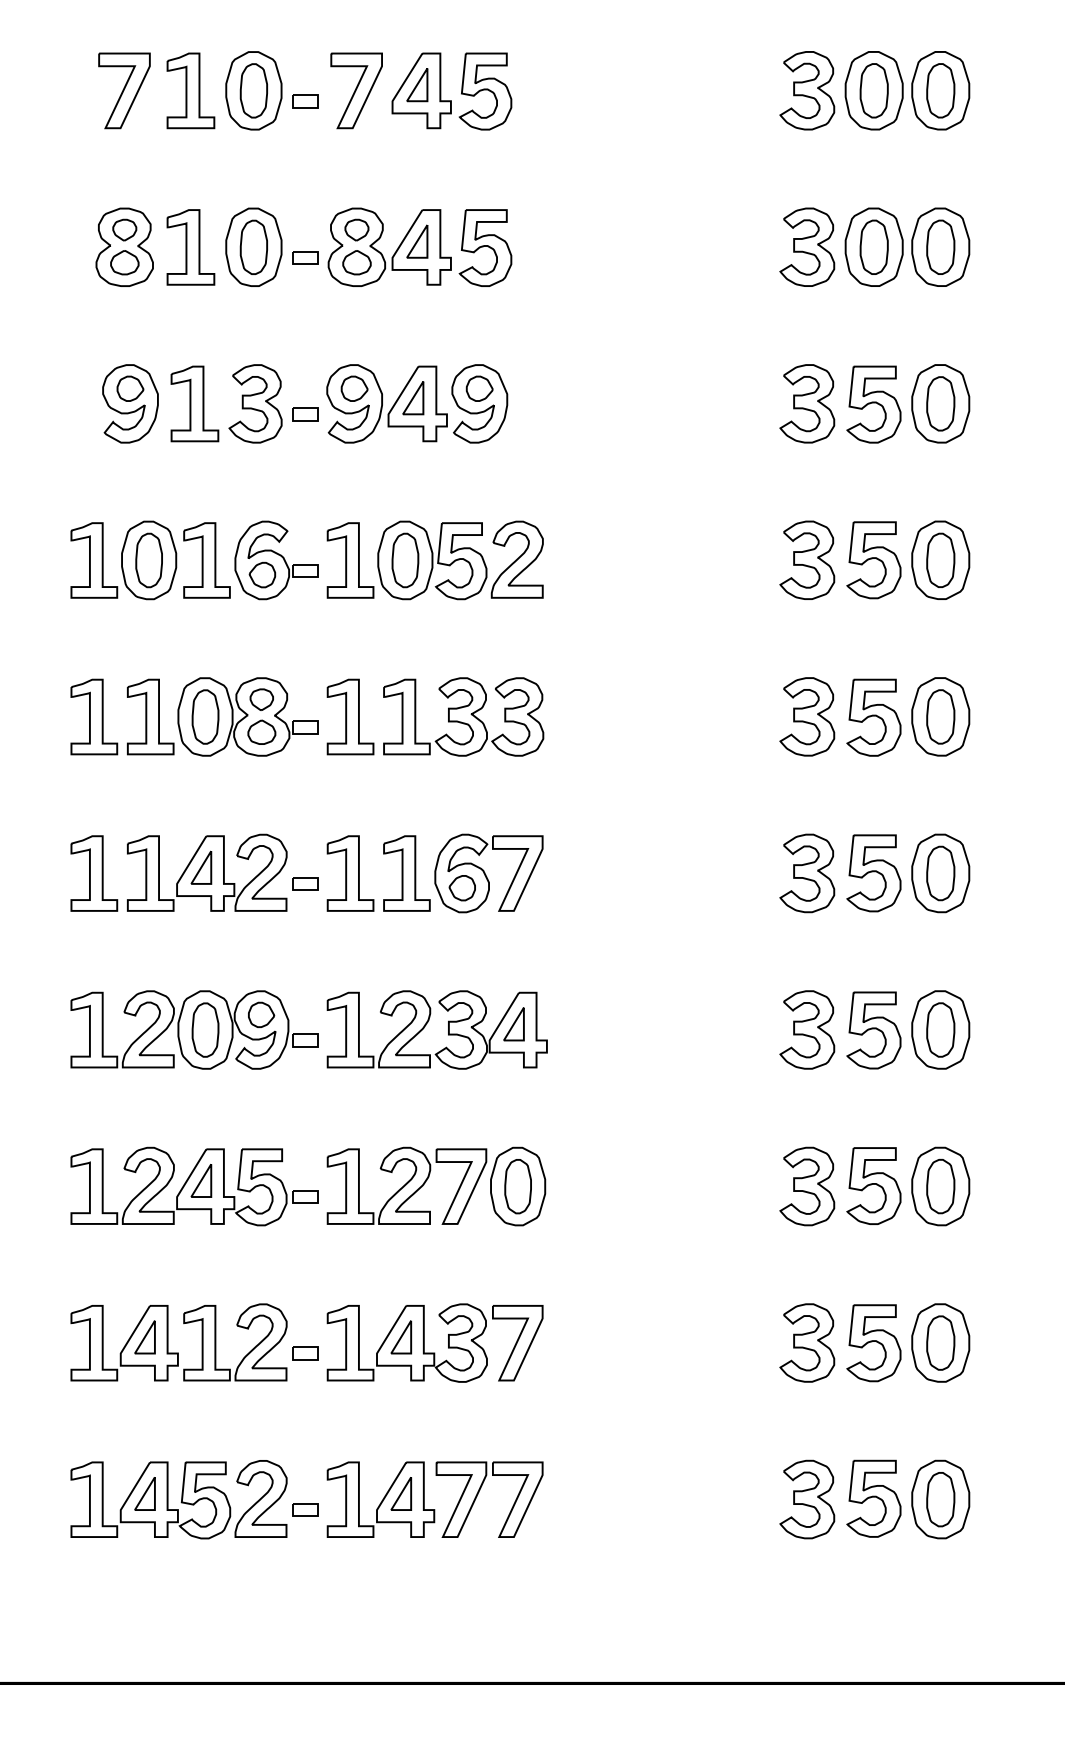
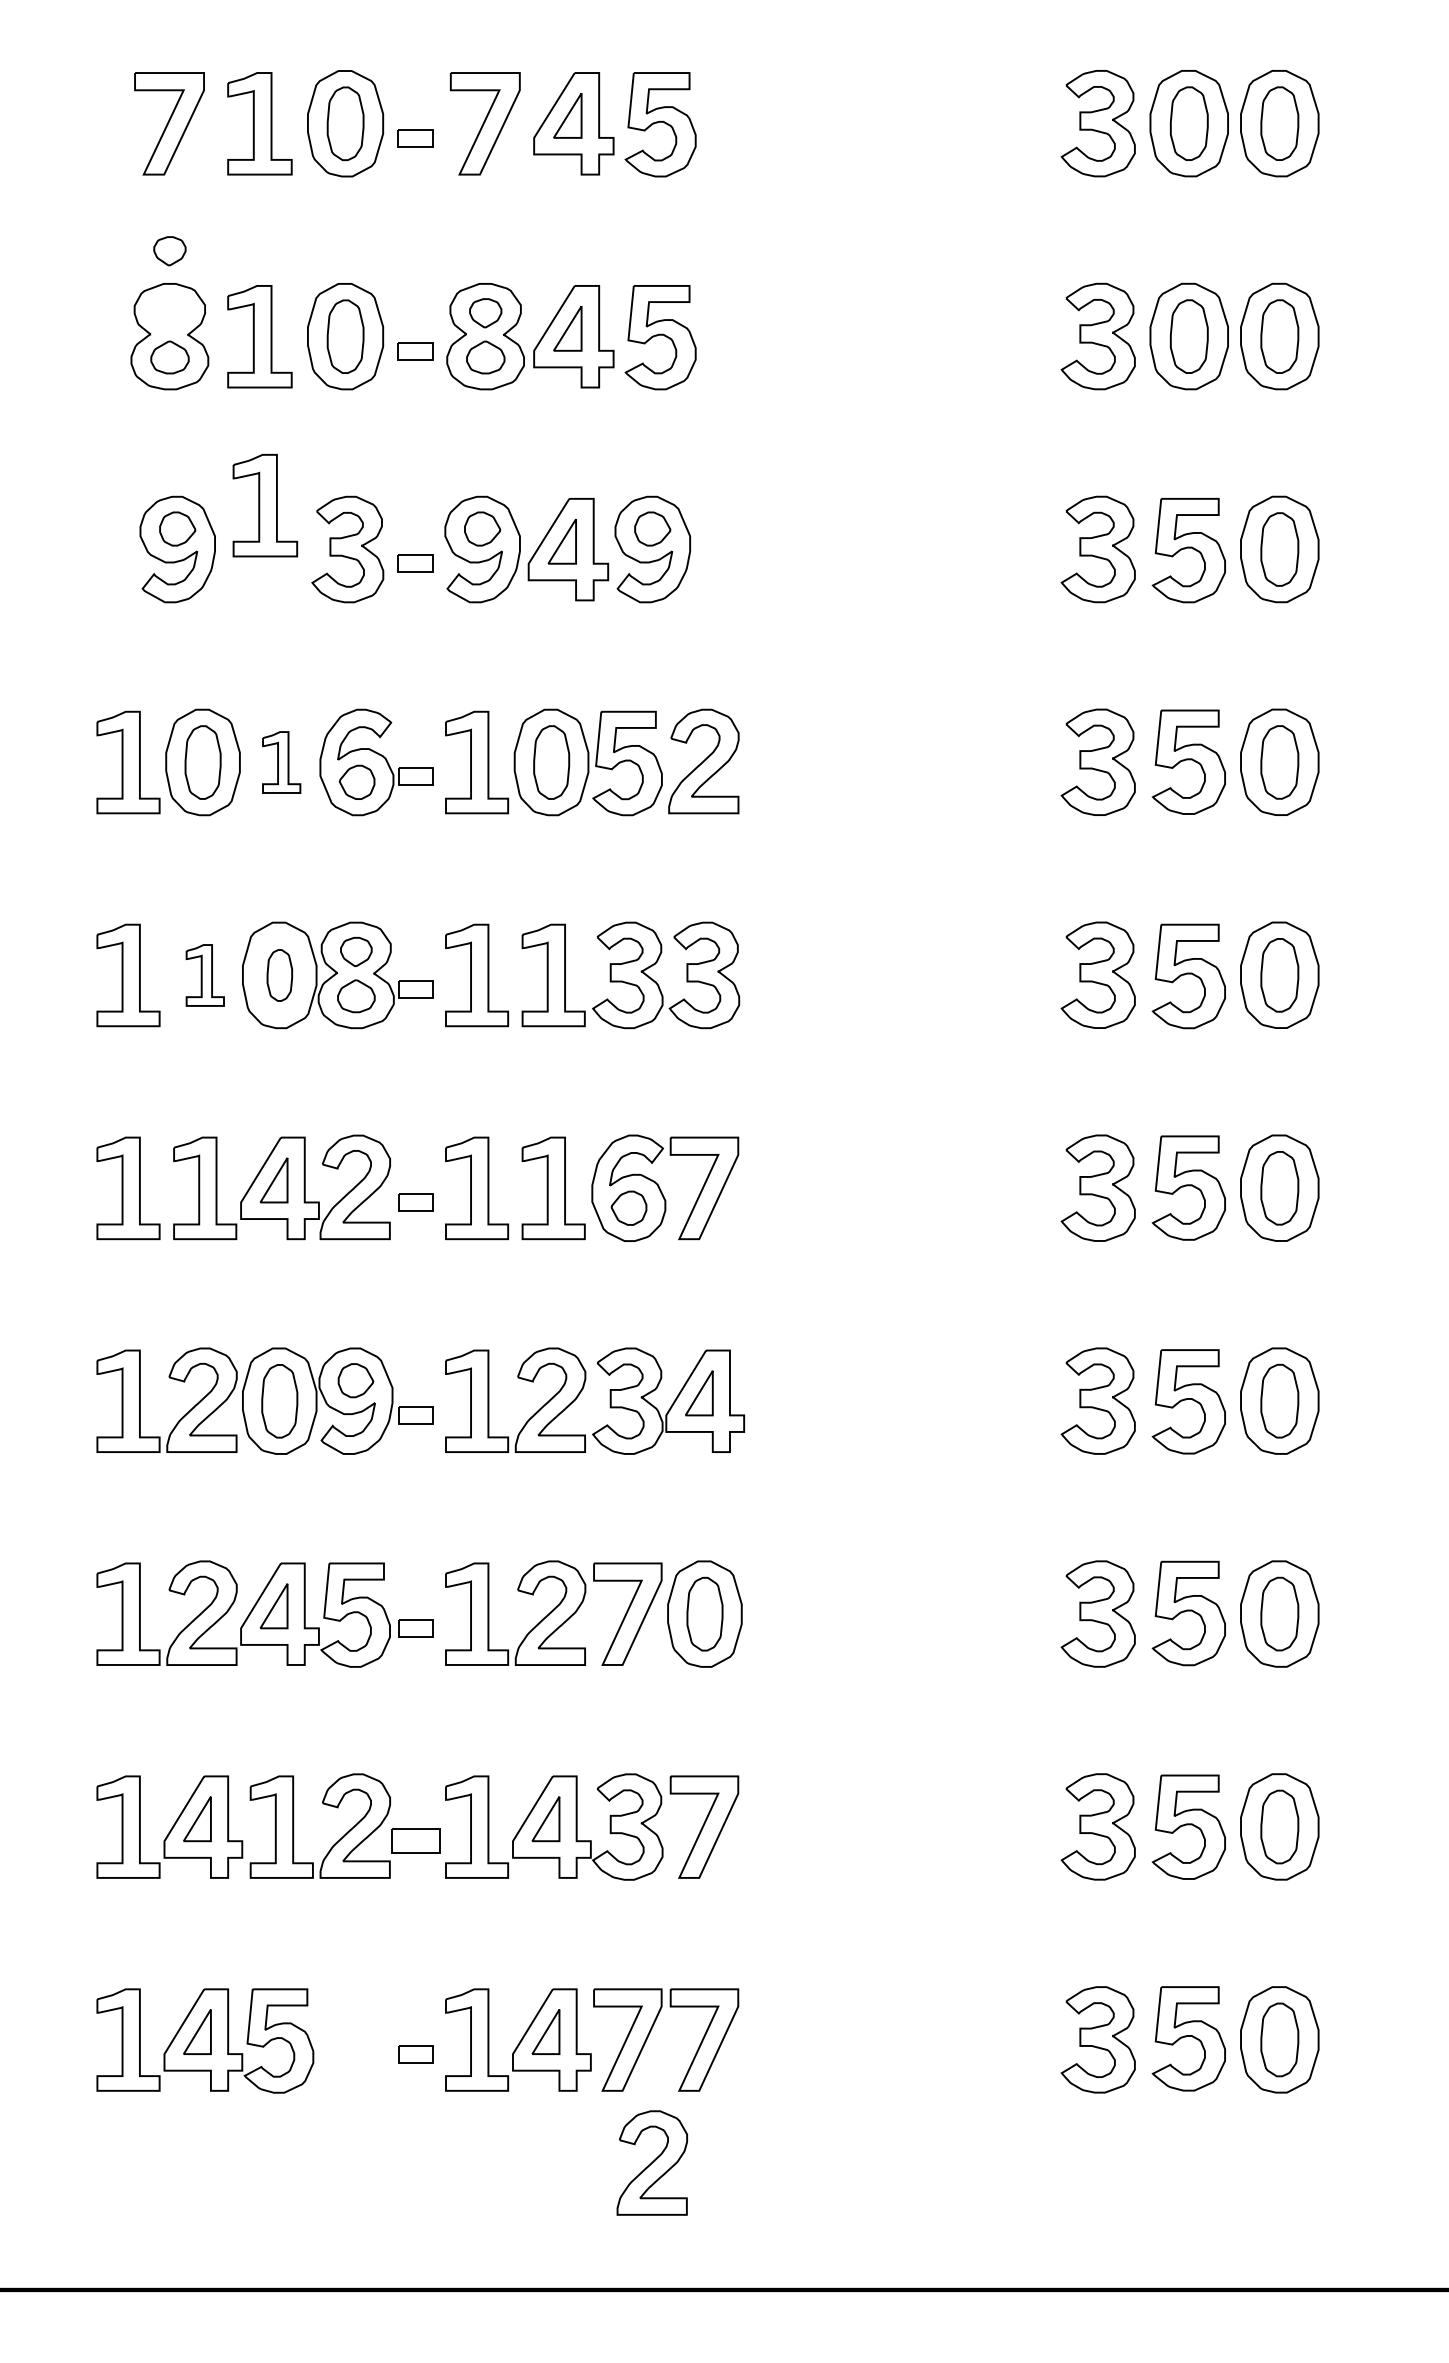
part: (124, 230) -> (169, 251), moved
part: (195, 403) -> (265, 505), moved
part: (206, 560) -> (281, 762), size x0.6
part: (150, 717) -> (205, 975), size x0.6
part: (205, 717) -> (279, 975), size x0.7
part: (305, 1353) -> (415, 1841), size x1.4
part: (260, 1498) -> (651, 2162), moved

